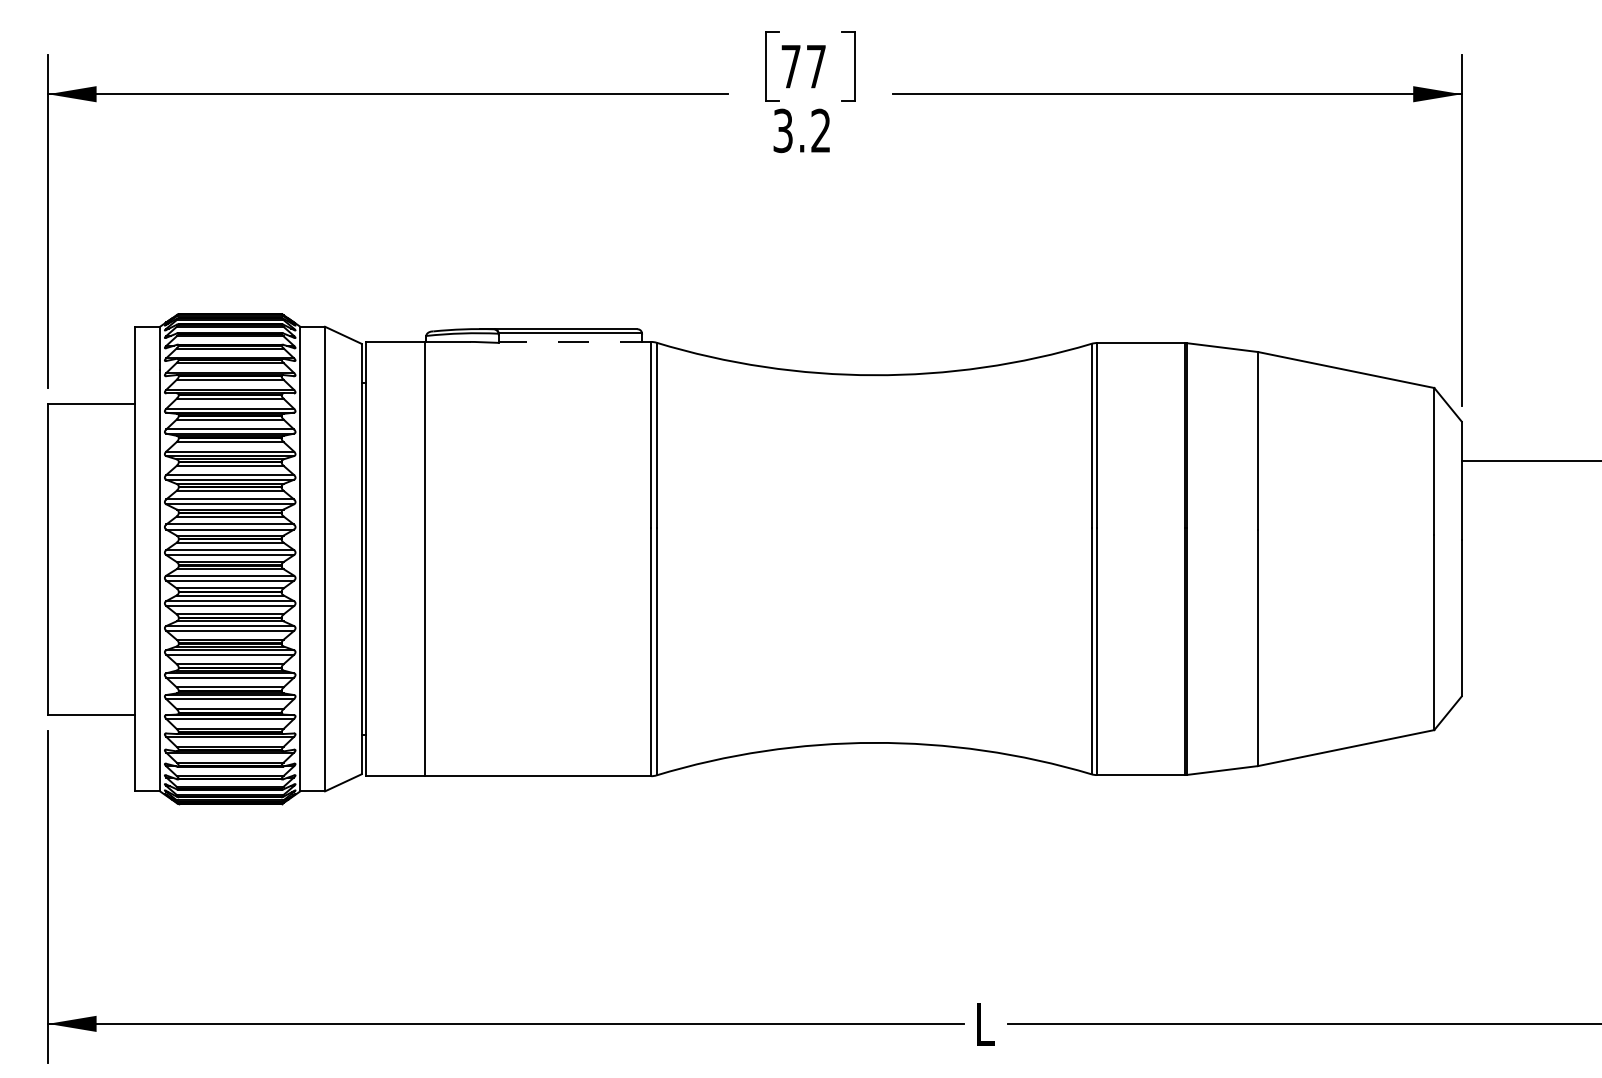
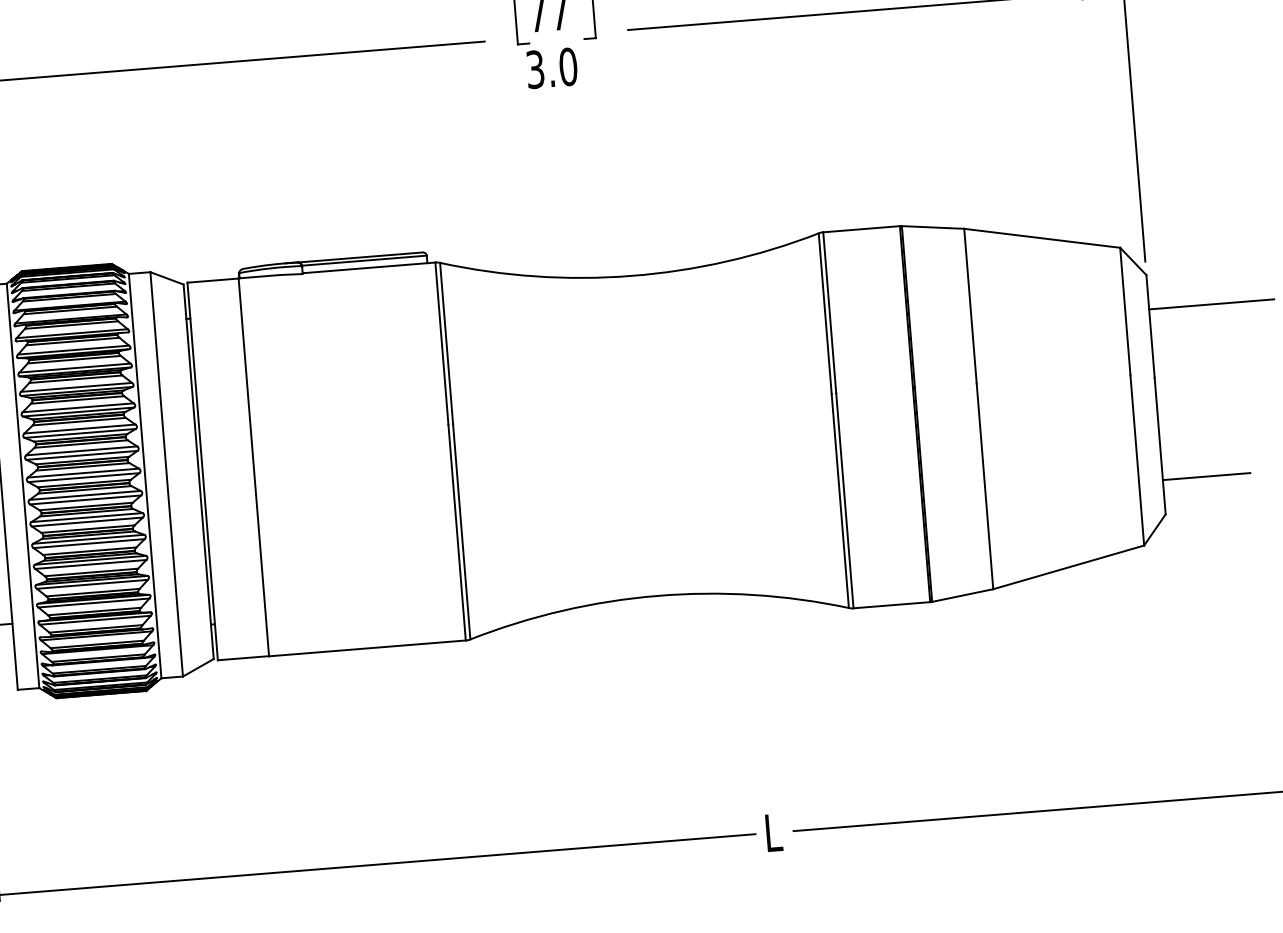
text: (821, 130) -> (568, 66), 3.2 -> 3.0
line: (574, 341) -> (368, 267), dashed -> solid
line: (1511, 657) -> (1206, 476), added

